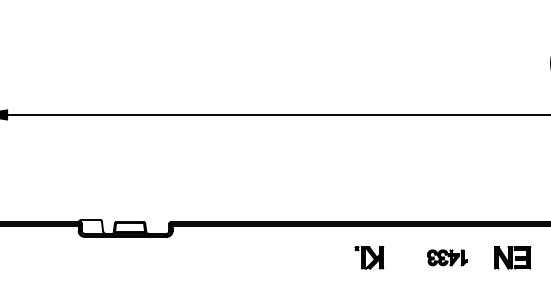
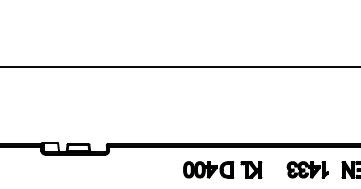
part: (310, 257) -> (208, 169), added
part: (447, 257) -> (307, 169), size x1.43

